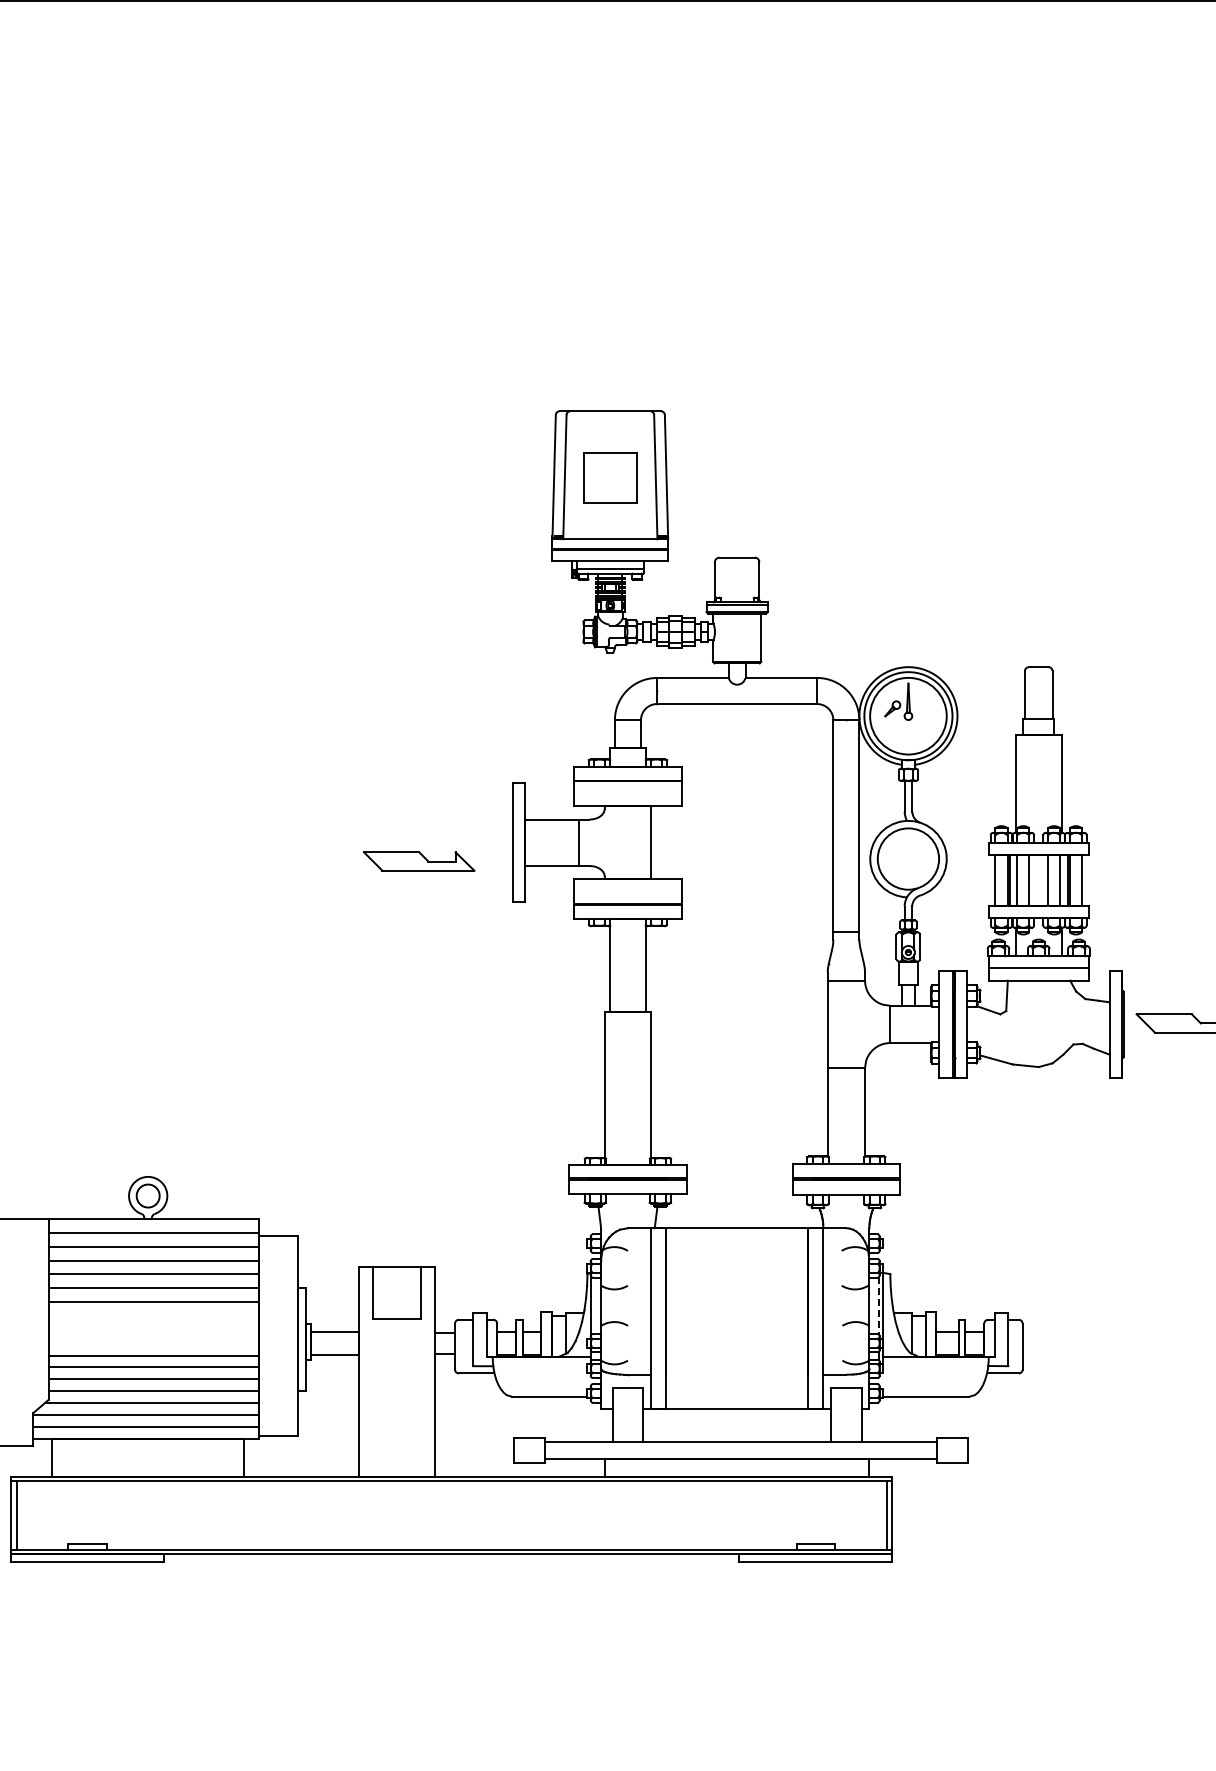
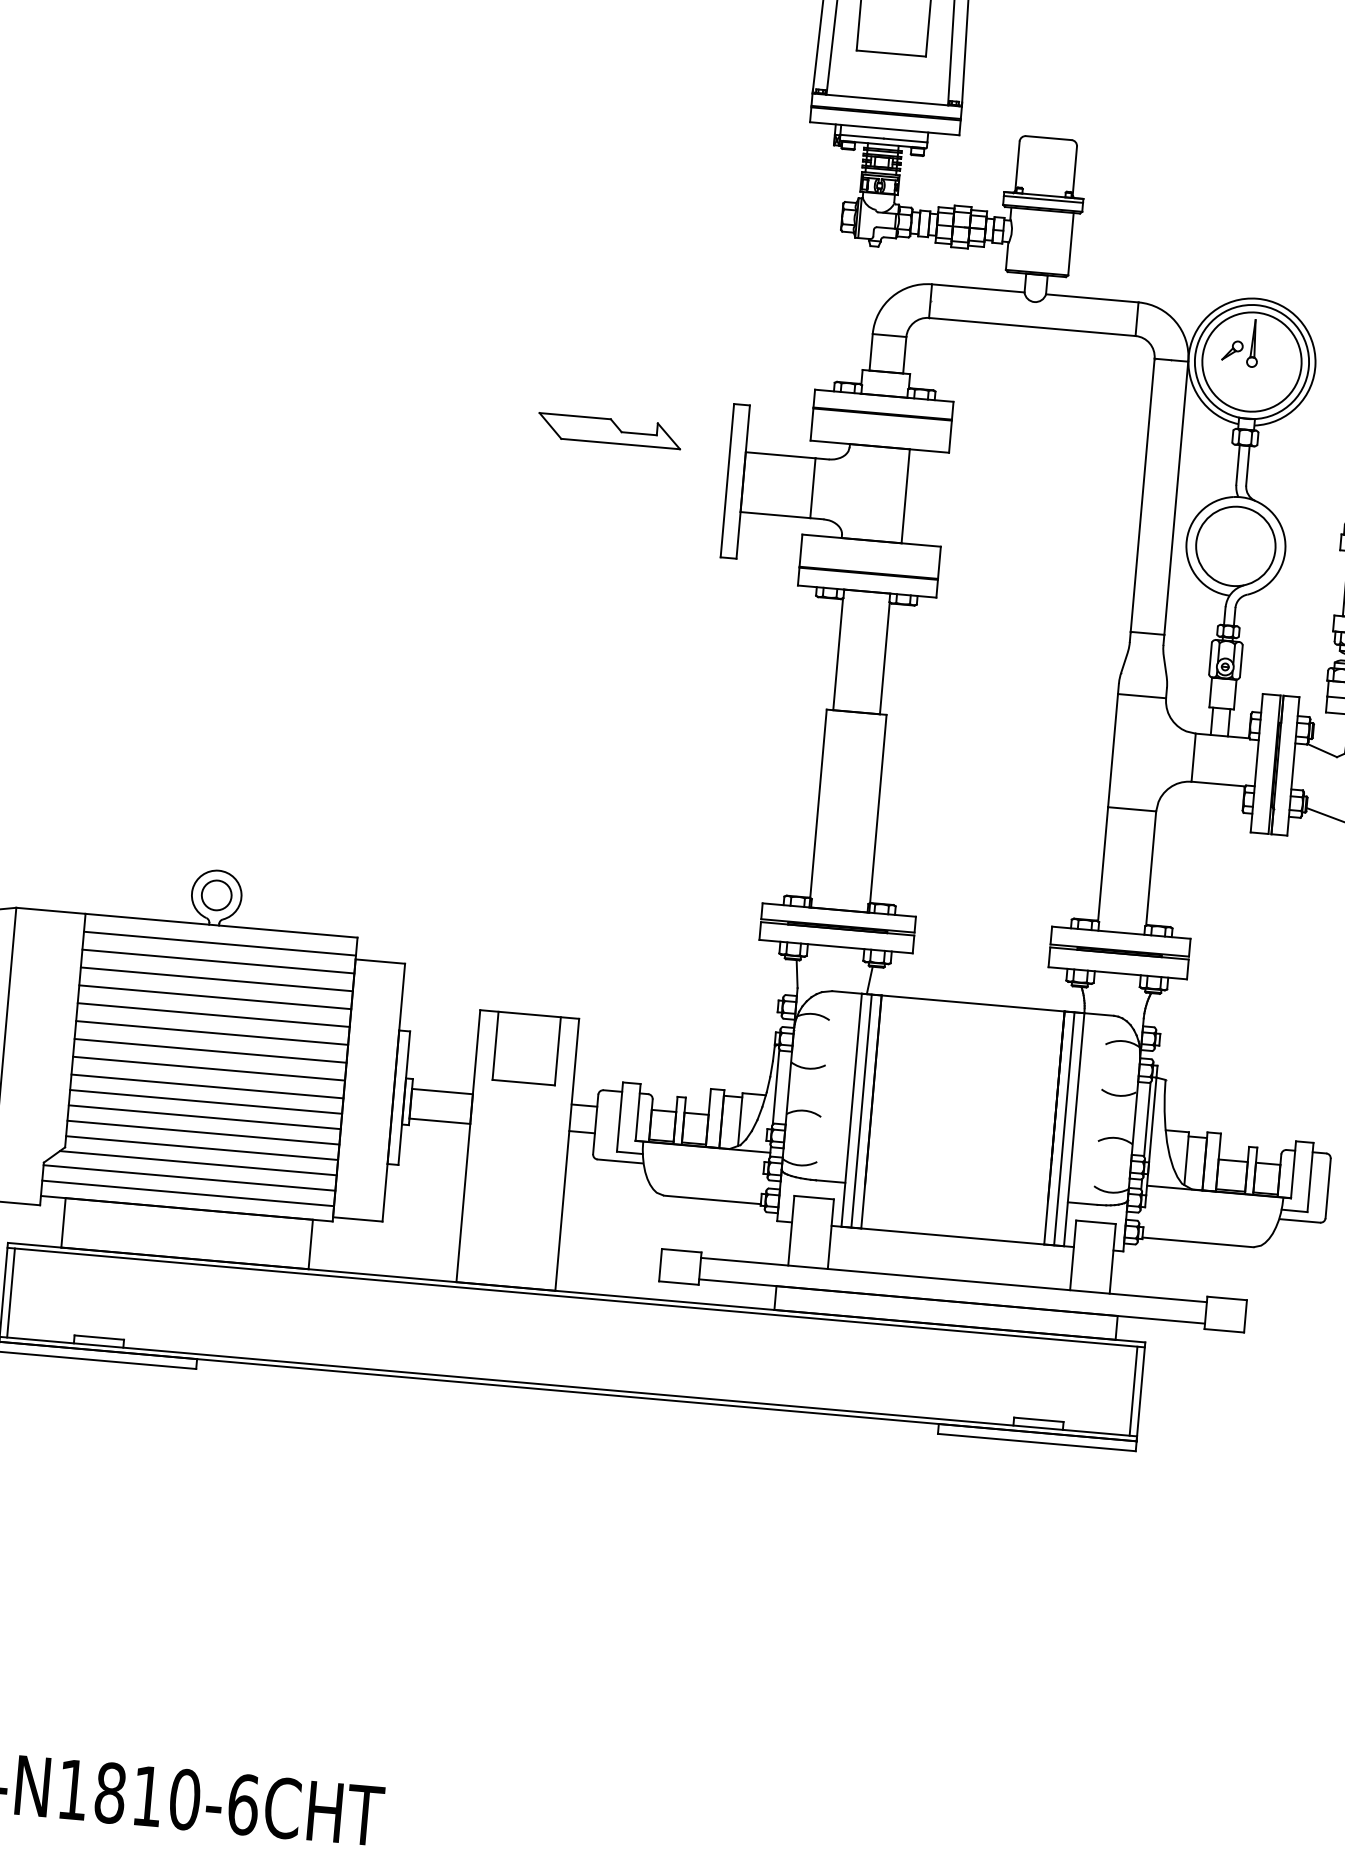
part: (419, 861) -> (610, 431), moved
line: (878, 1305) -> (1146, 1119), dashed -> solid
line: (153, 1315) -> (210, 1050), added
line: (658, 1318) -> (861, 1111), added
line: (815, 1318) -> (1064, 1128), added
line: (153, 1329) -> (208, 1068), added
line: (153, 1343) -> (206, 1086), added

